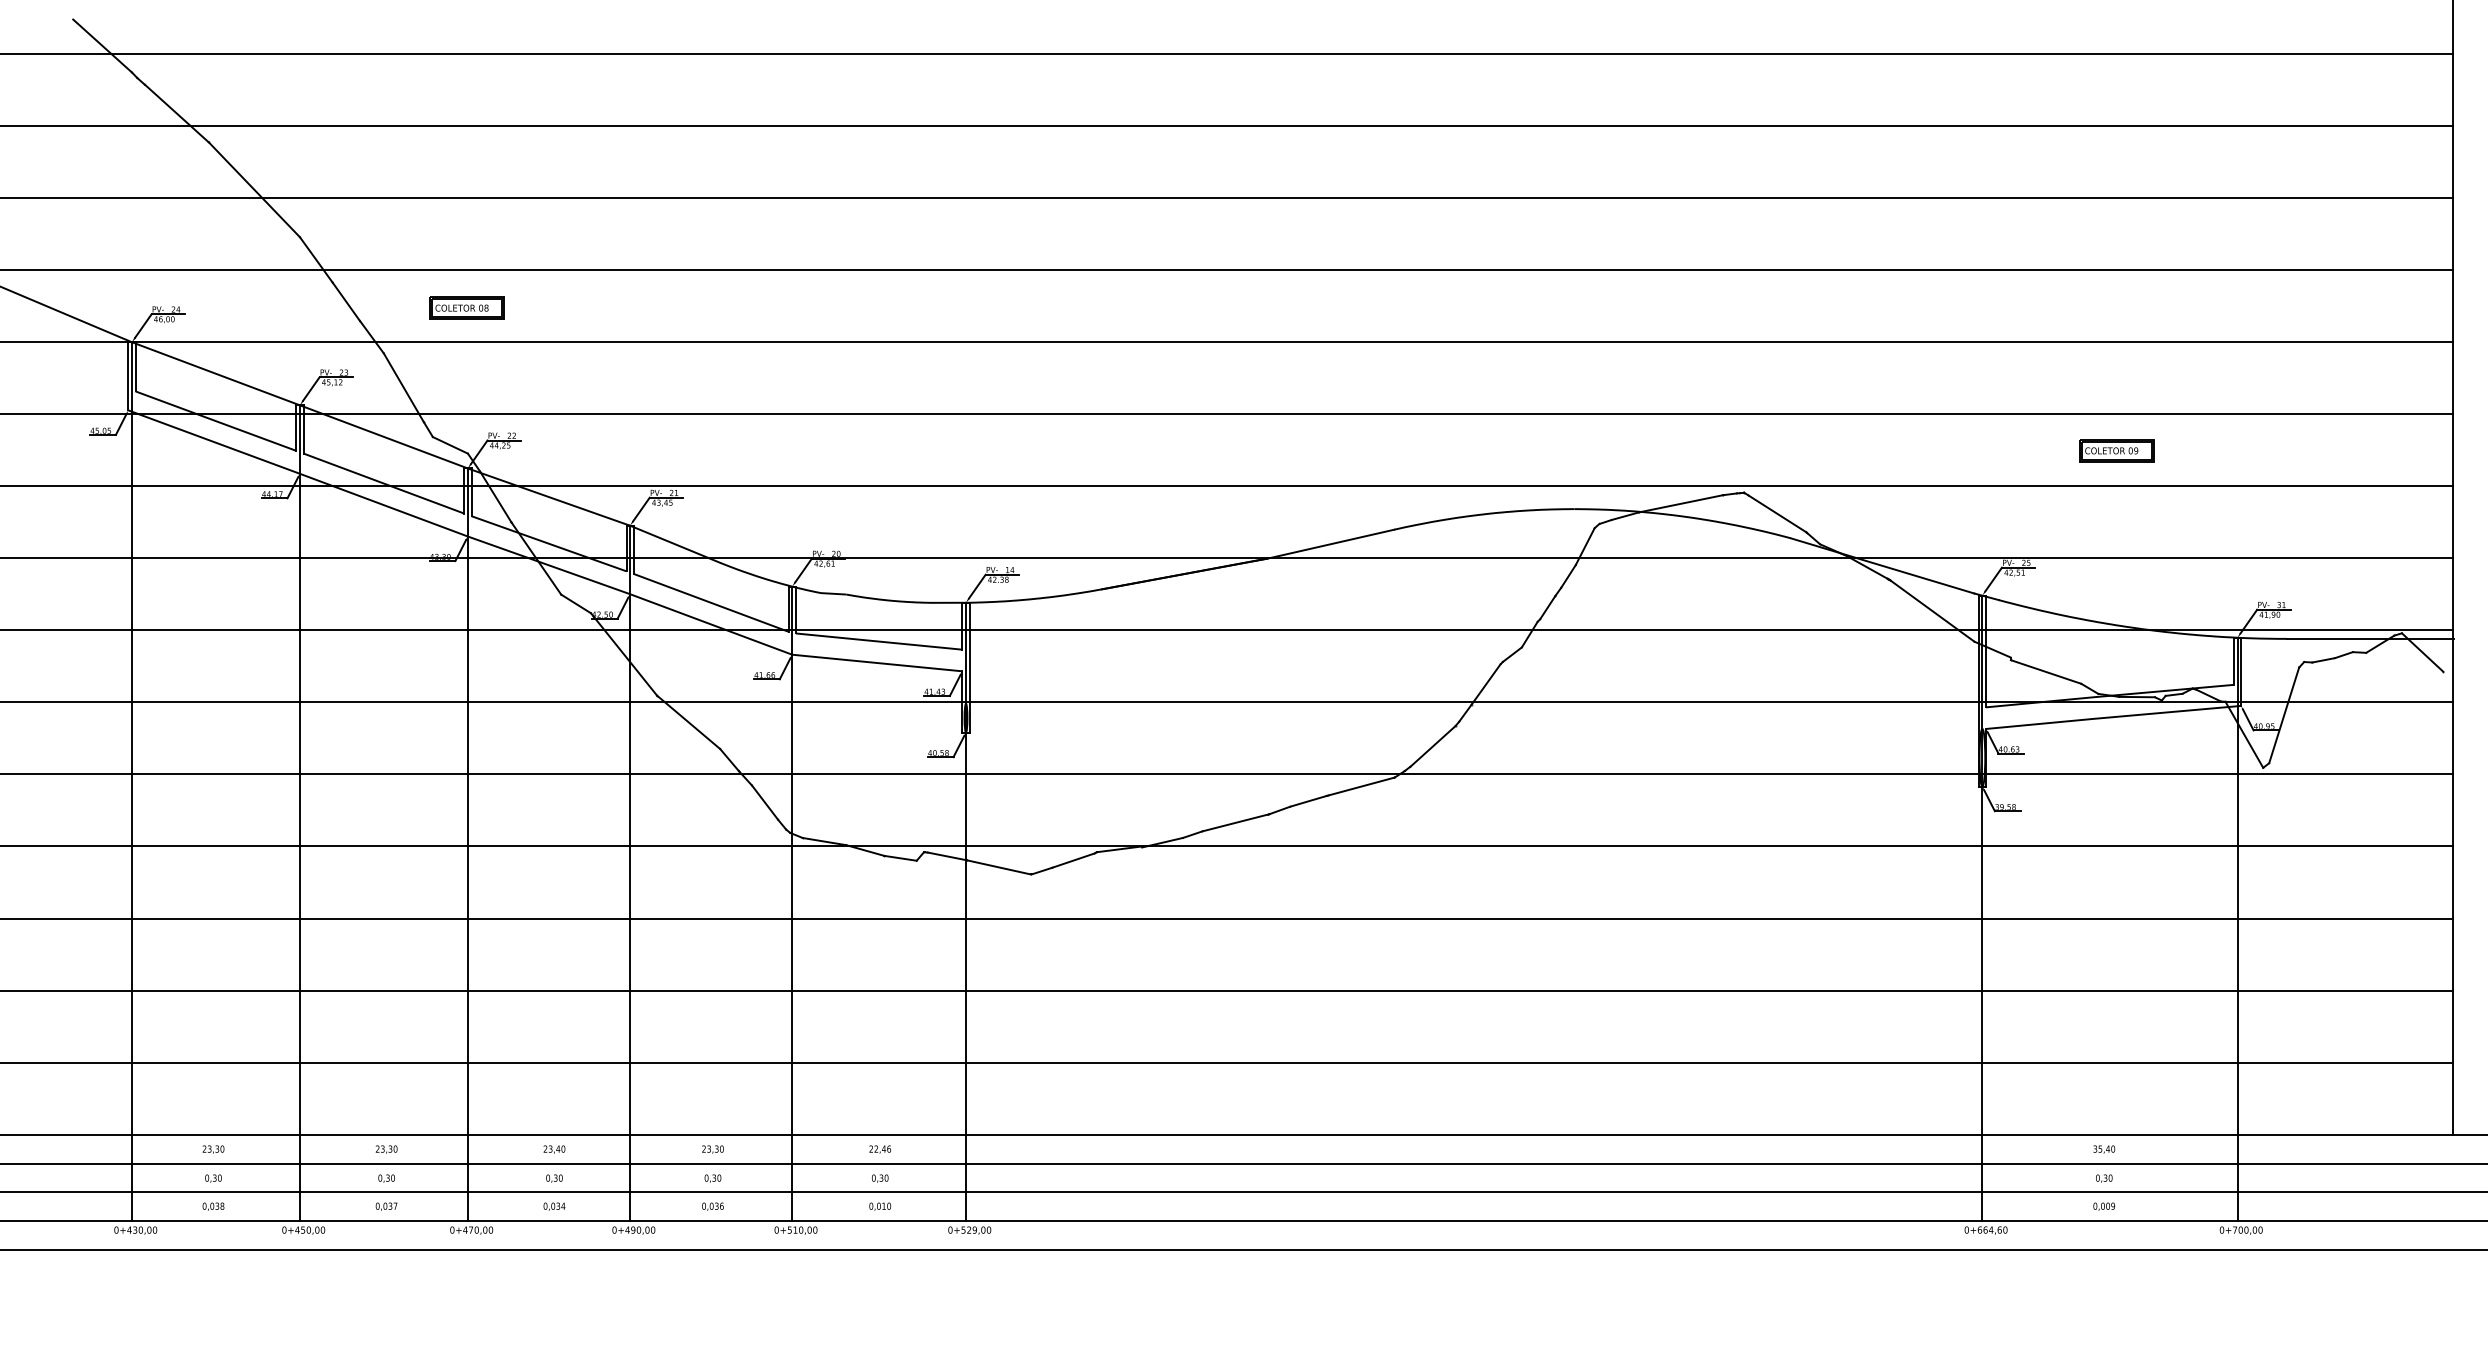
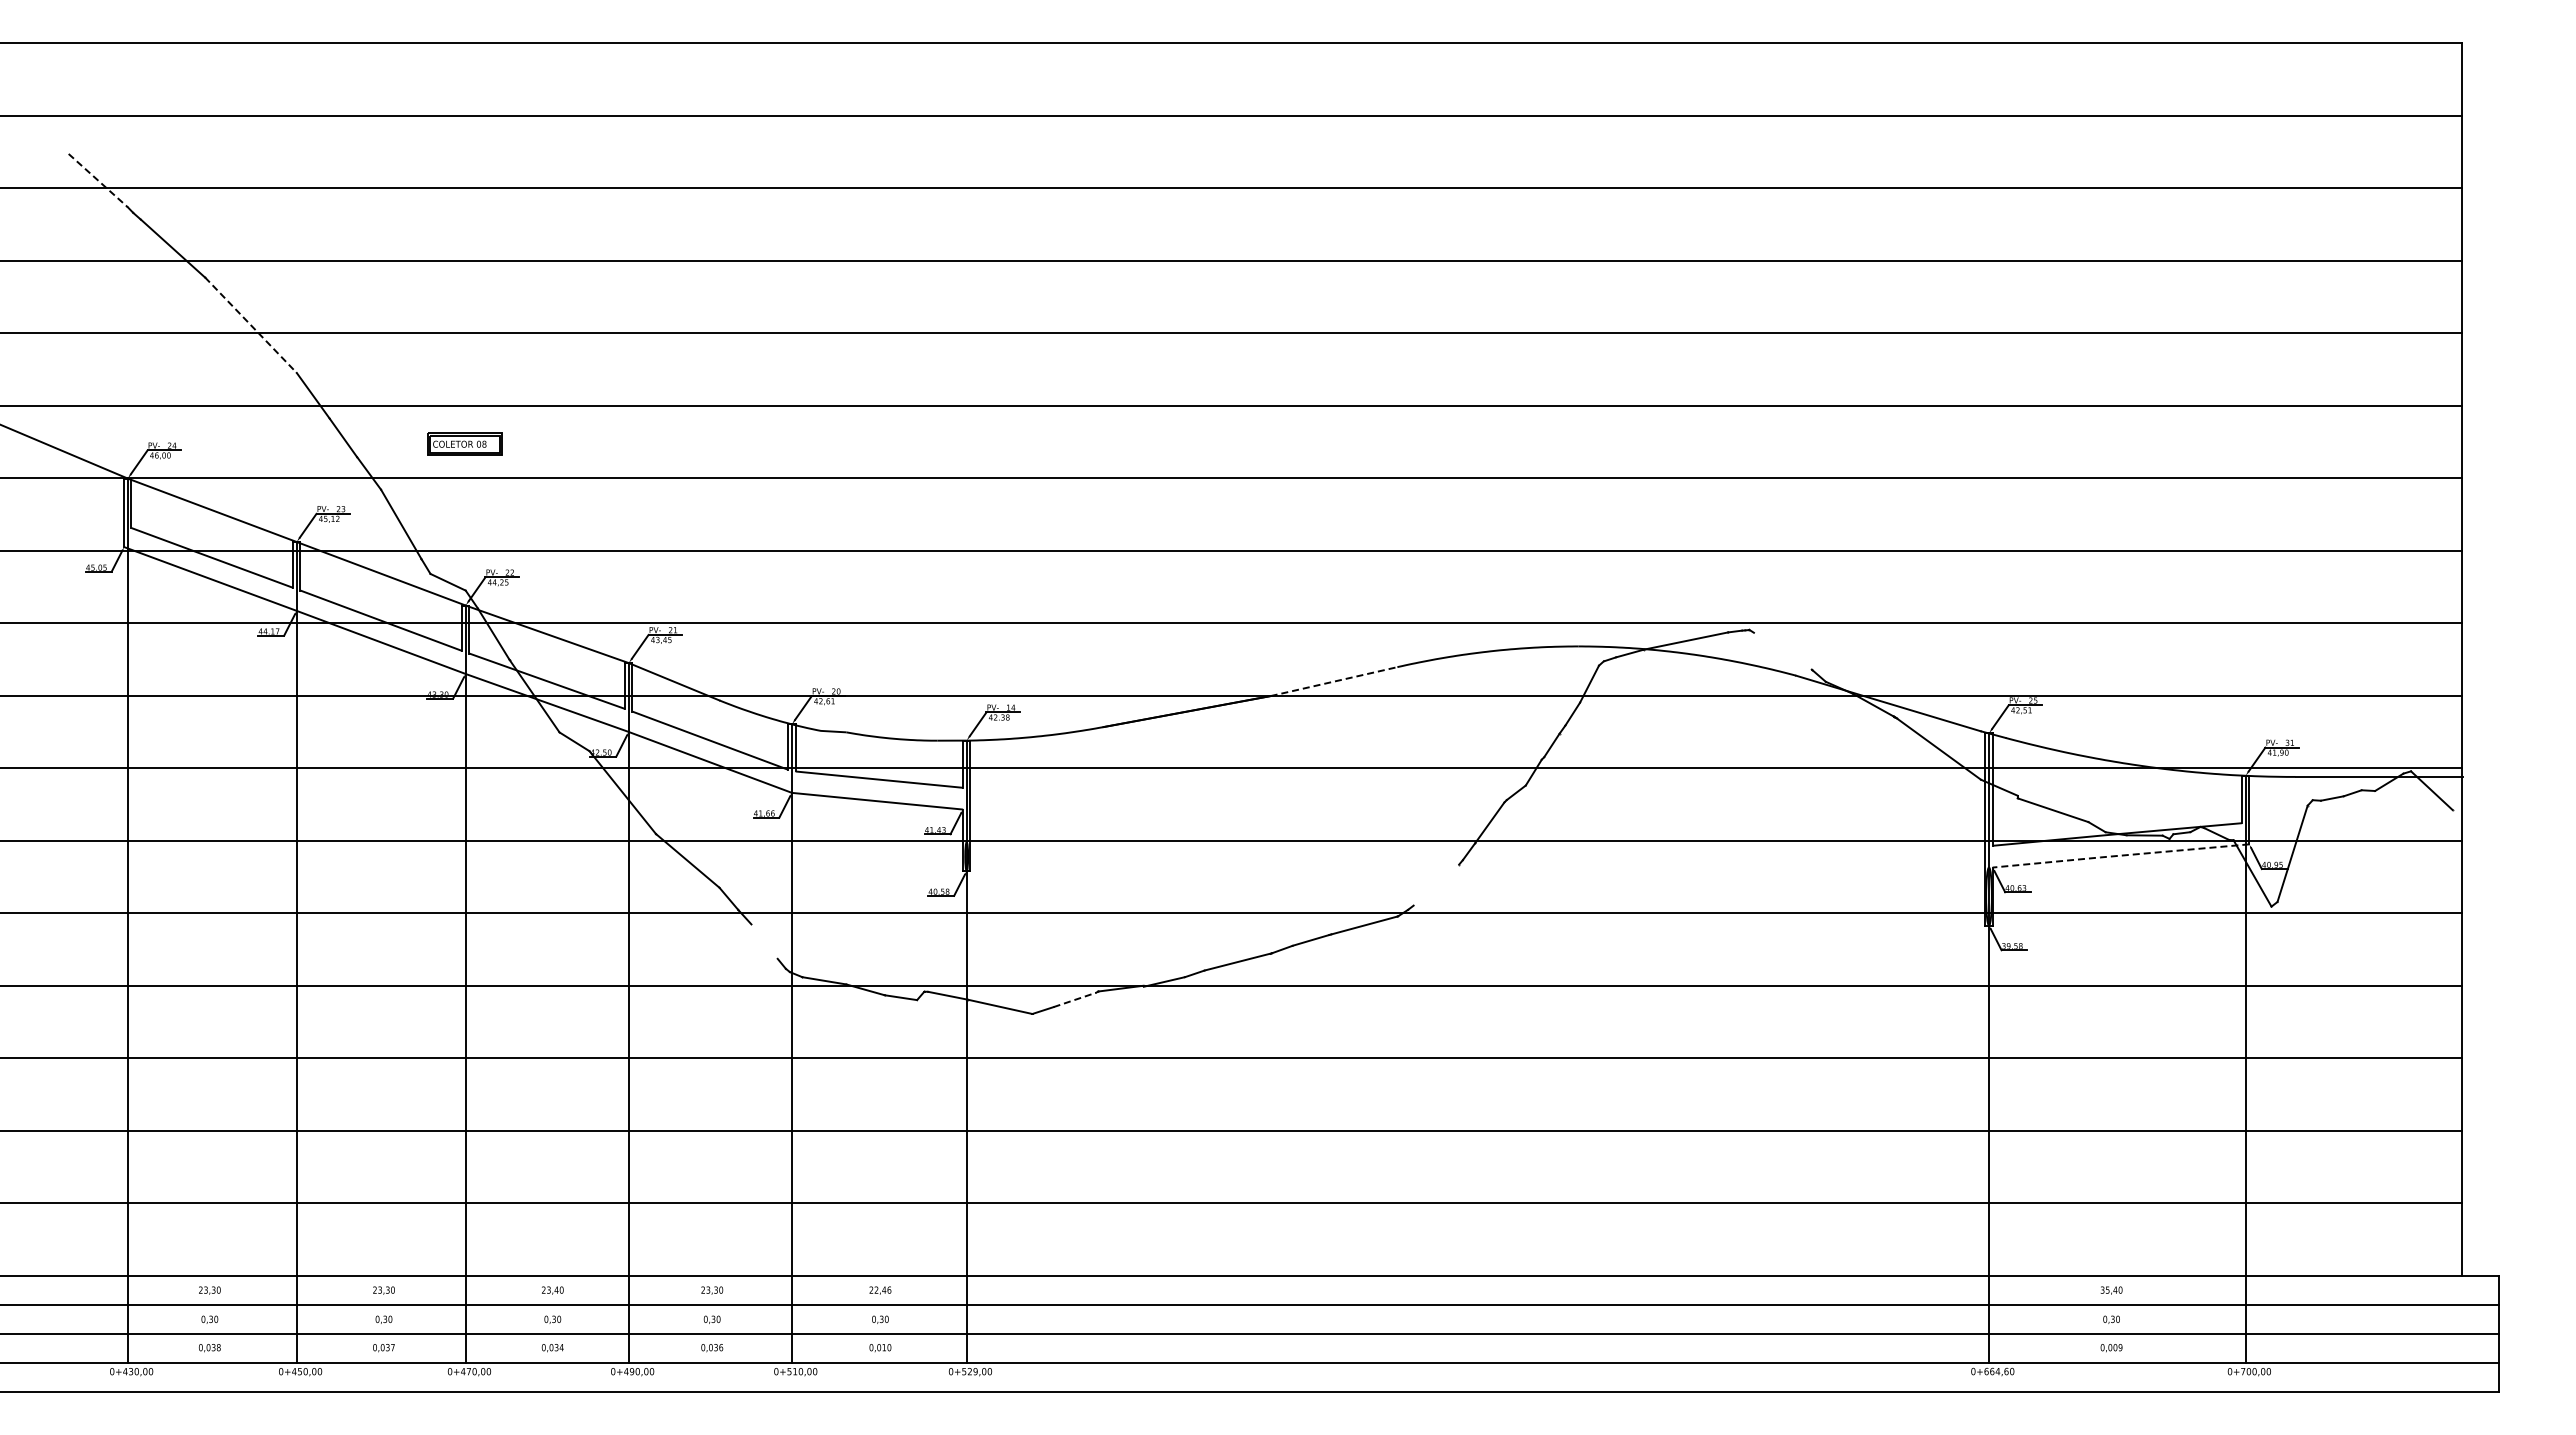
line: (102, 45) -> (98, 180), solid -> dashed
line: (254, 190) -> (251, 325), solid -> dashed
part: (2117, 450) -> (2124, 587), removed
line: (1777, 513) -> (1782, 650), removed
line: (1331, 543) -> (1334, 681), solid -> dashed
line: (2113, 716) -> (2120, 855), solid -> dashed
line: (1433, 745) -> (1436, 884), removed
line: (764, 802) -> (764, 941), removed
line: (1074, 860) -> (1075, 999), solid -> dashed

